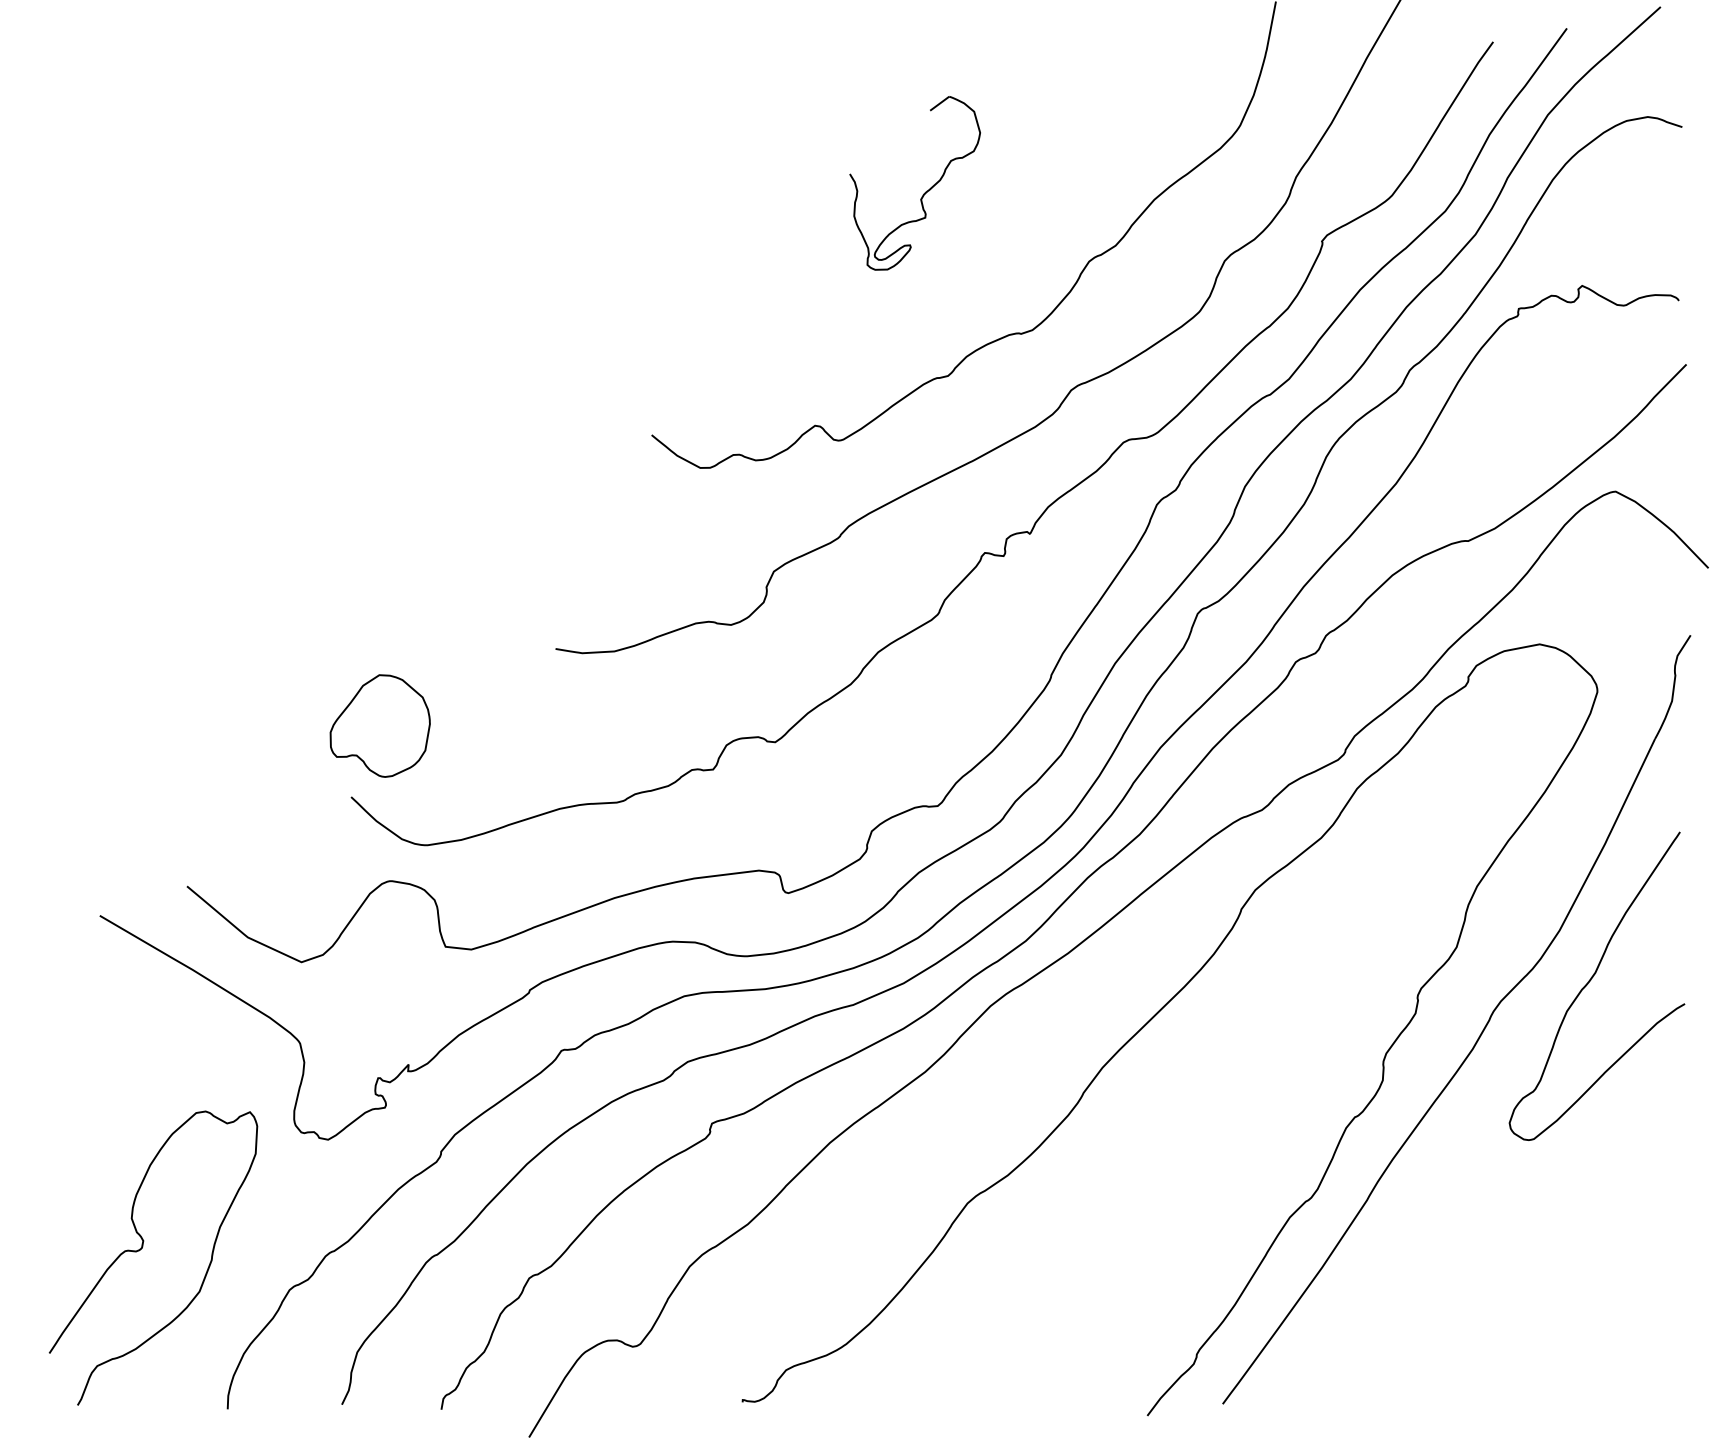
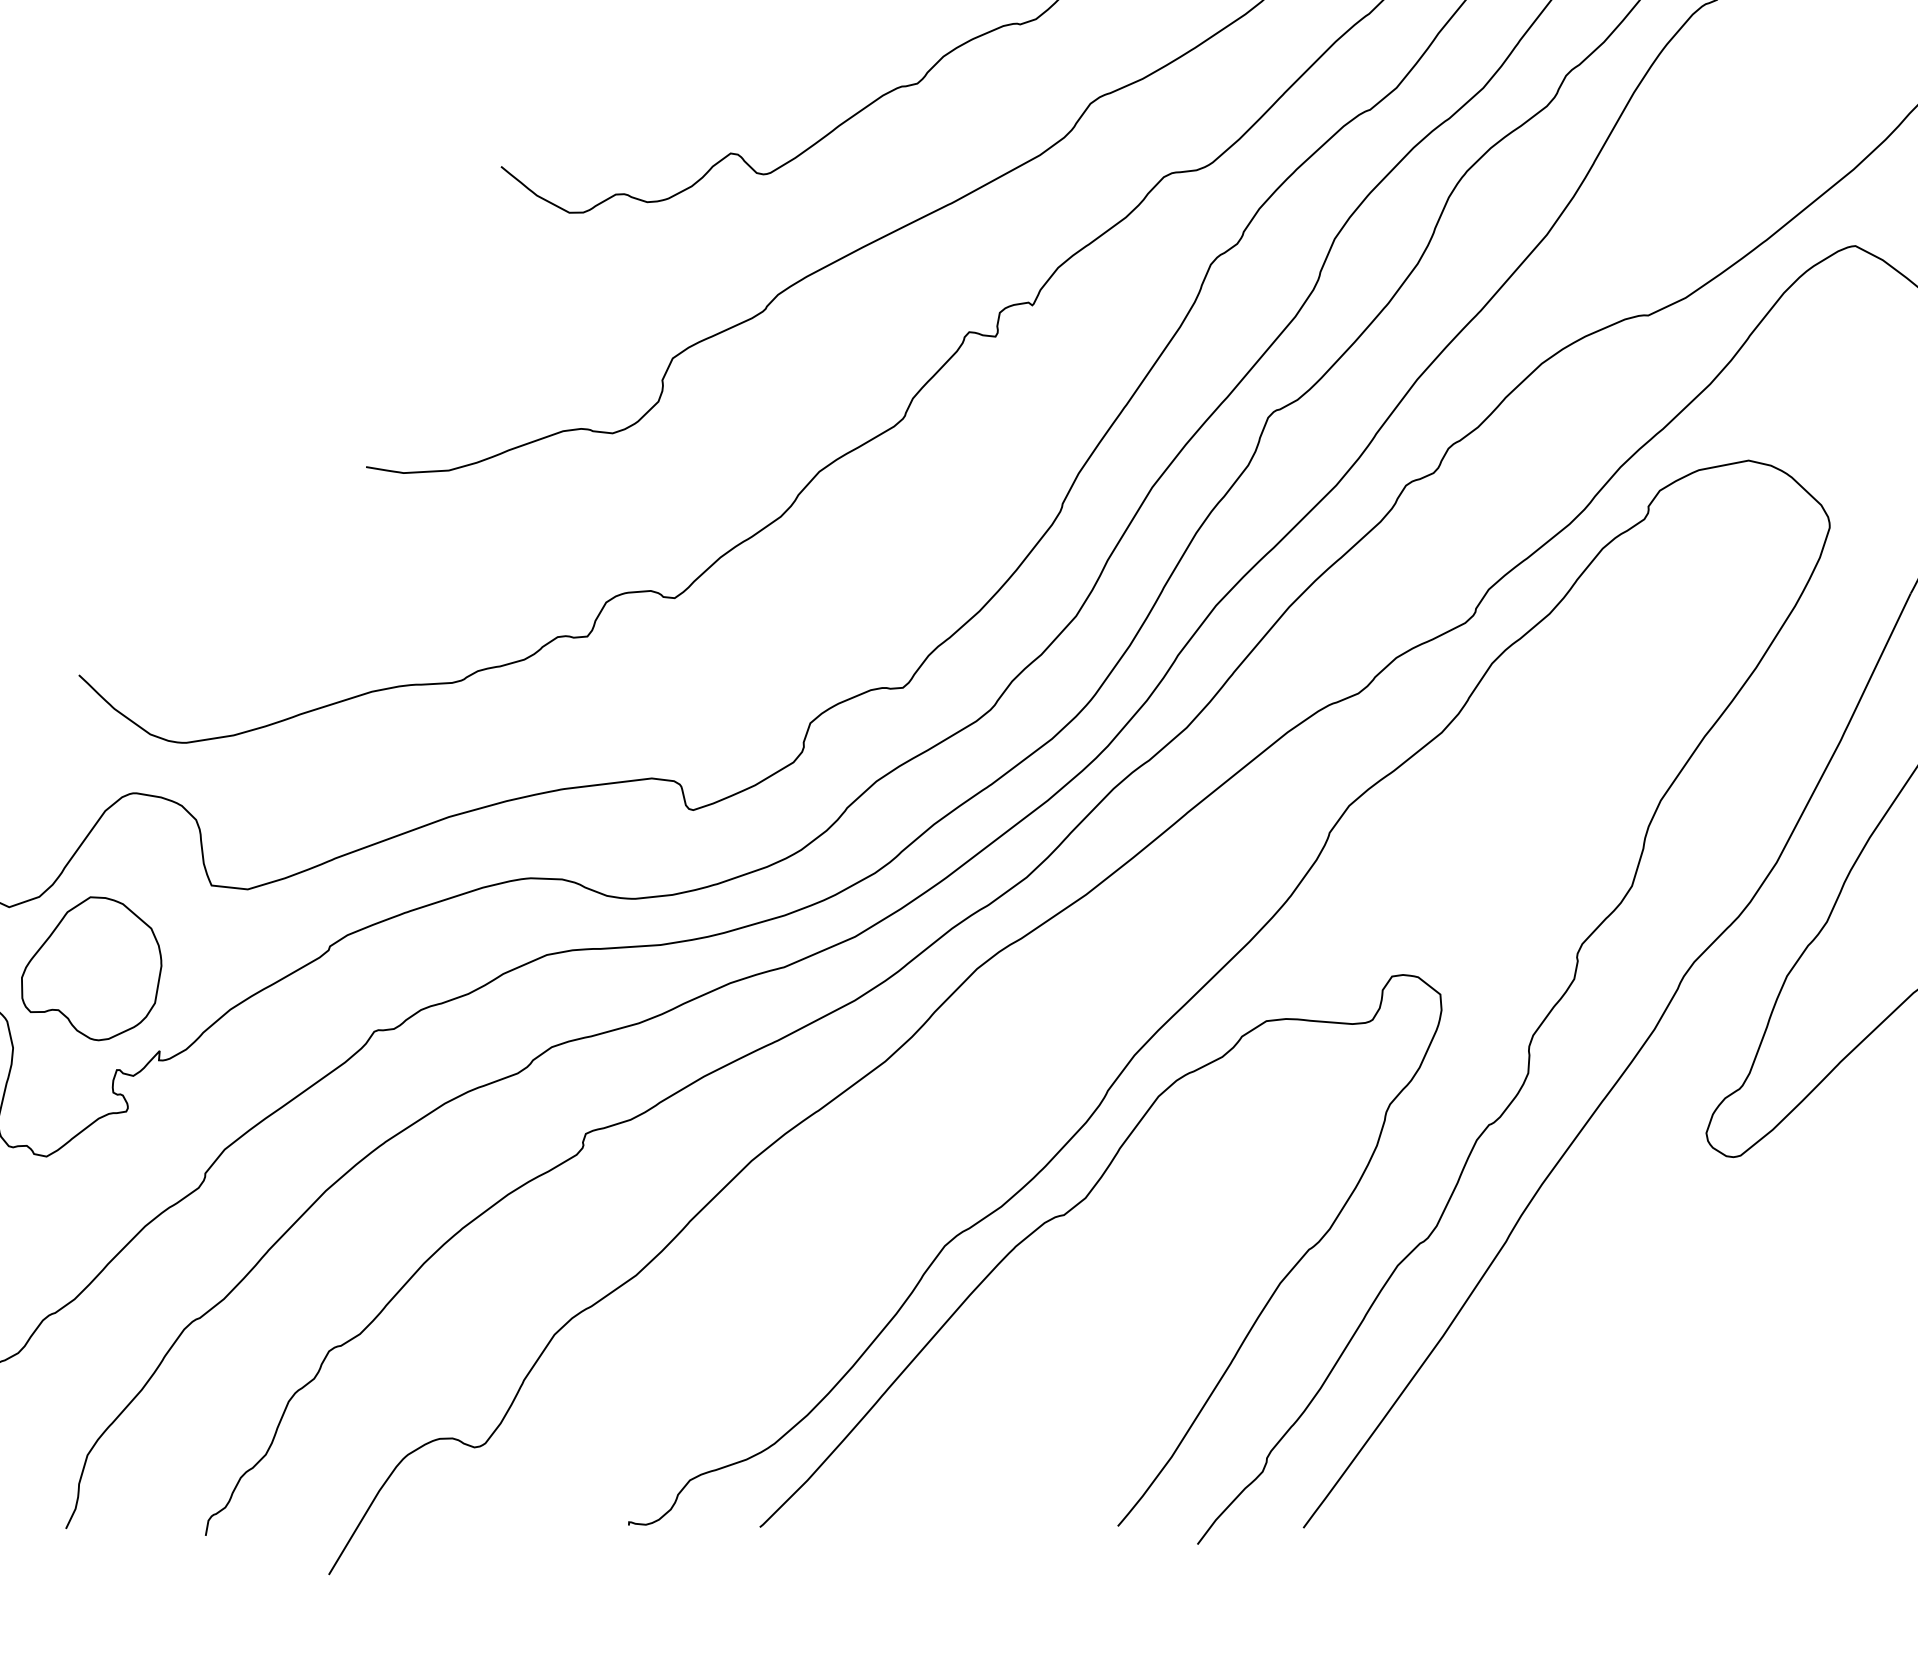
part: (379, 725) -> (90, 967), moved
curve: (1055, 1180) -> (1068, 1213), added

